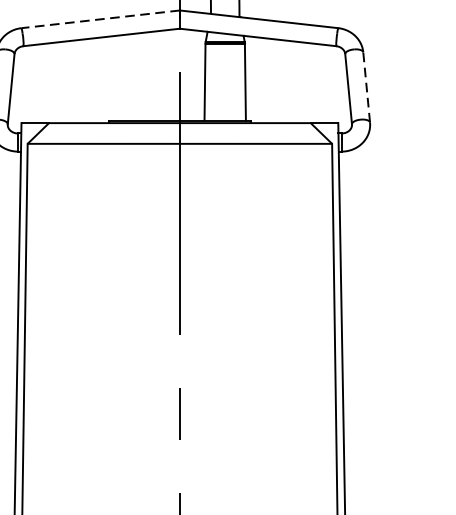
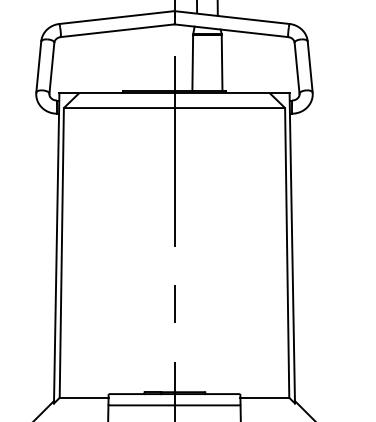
line: (100, 19) -> (116, 17), dashed -> solid
line: (367, 88) -> (310, 67), dashed -> solid

